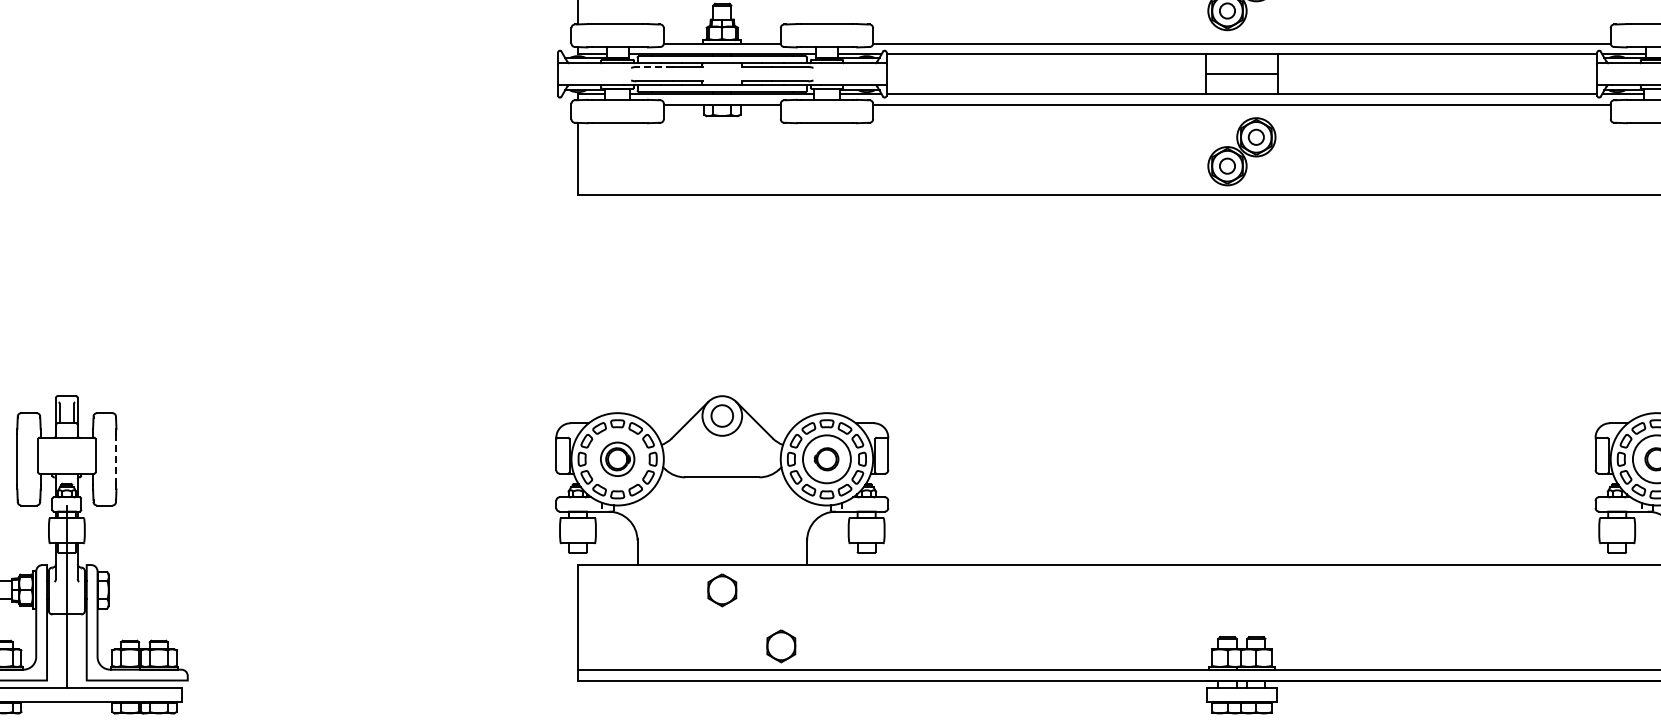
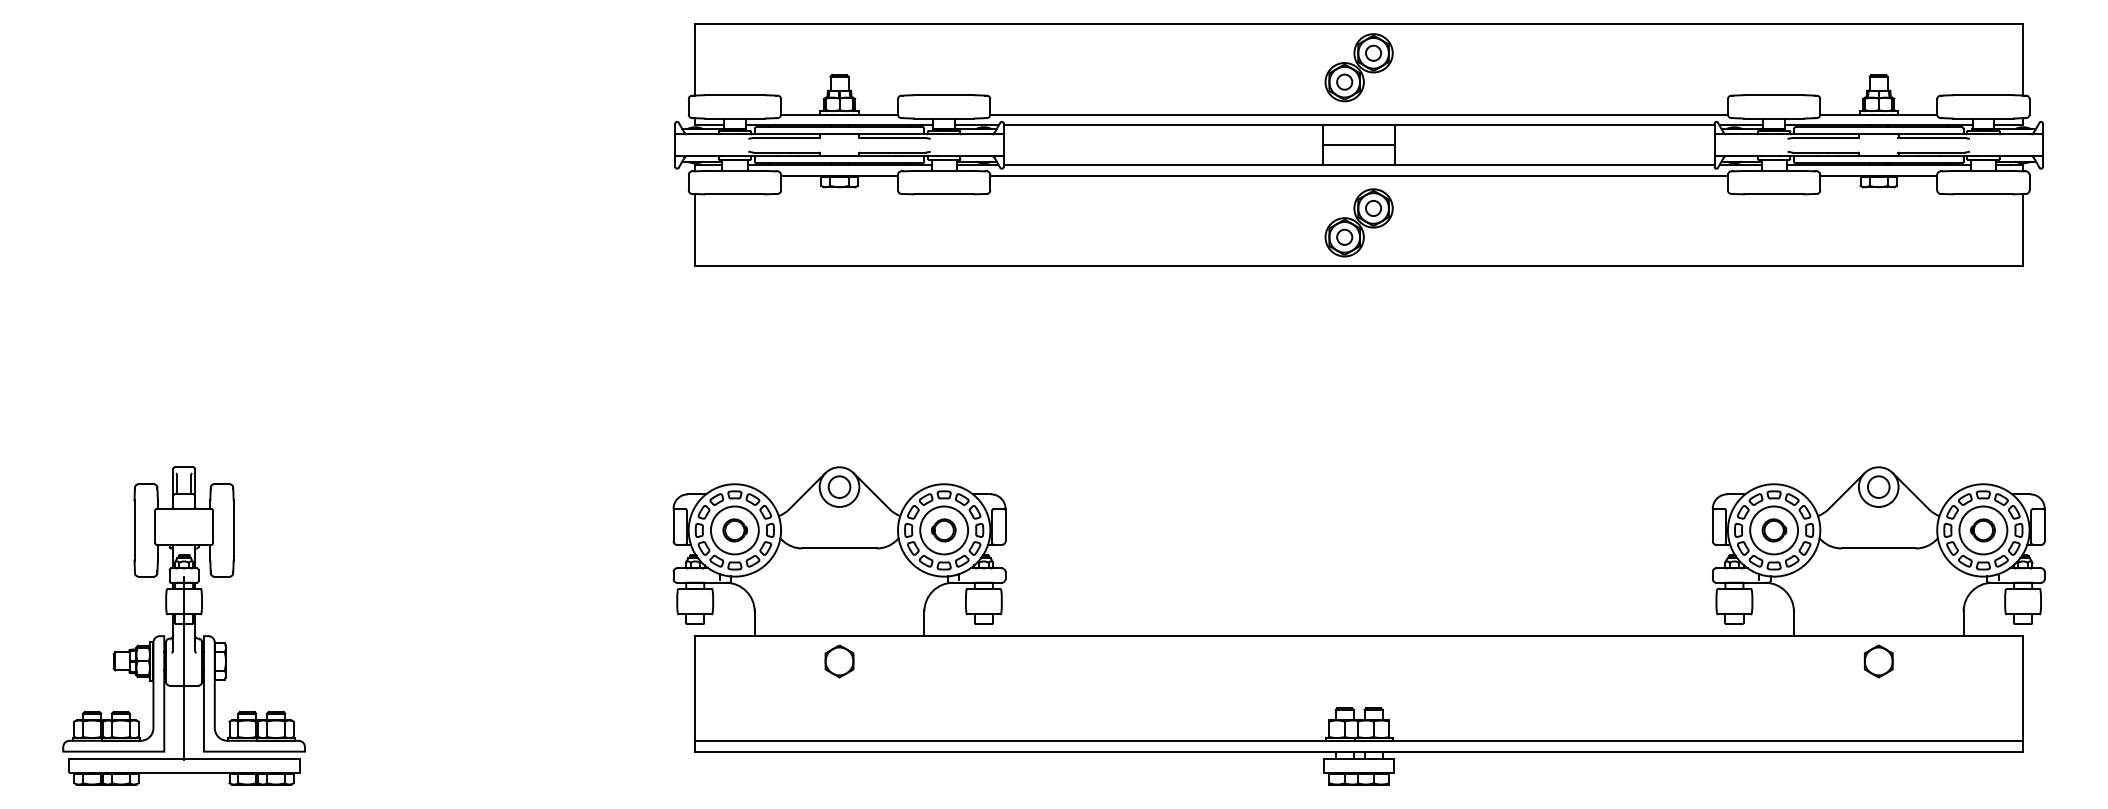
line: (654, 67) -> (771, 138), dashed -> solid
line: (116, 459) -> (233, 530), dashed -> solid
circle: (617, 459) -> (734, 530), size x1.43
part: (781, 646) -> (898, 717), removed

